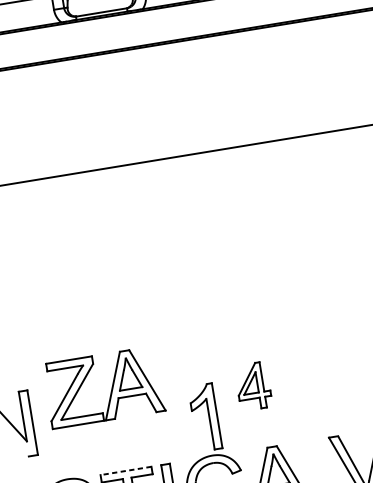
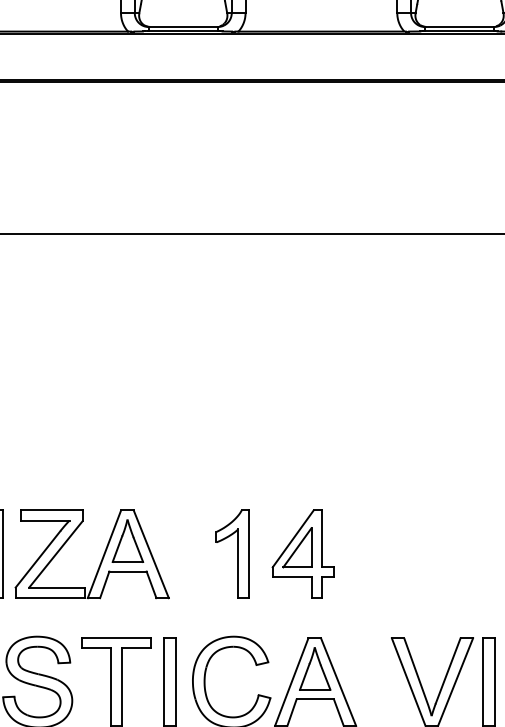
part: (252, 386) -> (302, 553), size x1.43
part: (111, 389) -> (101, 558), moved
part: (205, 417) -> (232, 553), moved
line: (126, 471) -> (116, 638), dashed -> solid

